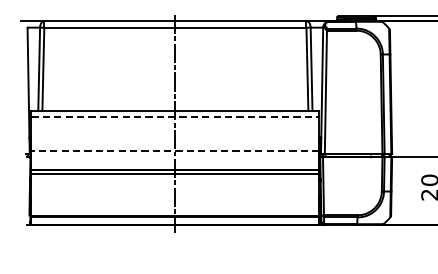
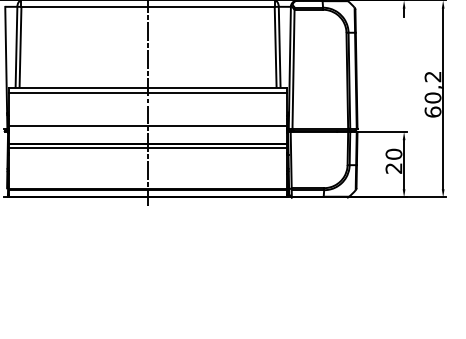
line: (175, 116) -> (148, 92), dashed -> solid
line: (174, 150) -> (147, 125), dashed -> solid

